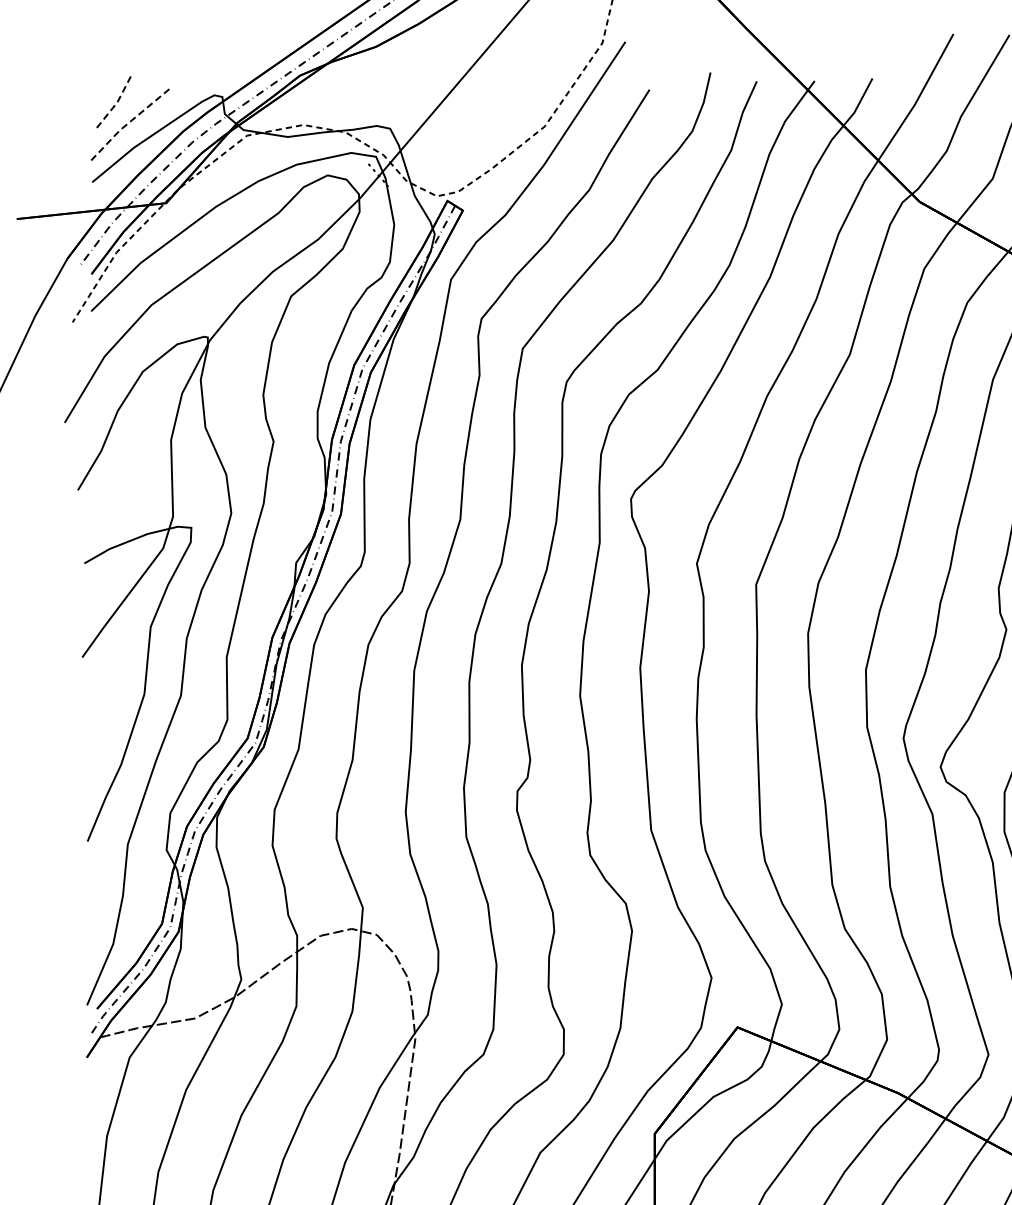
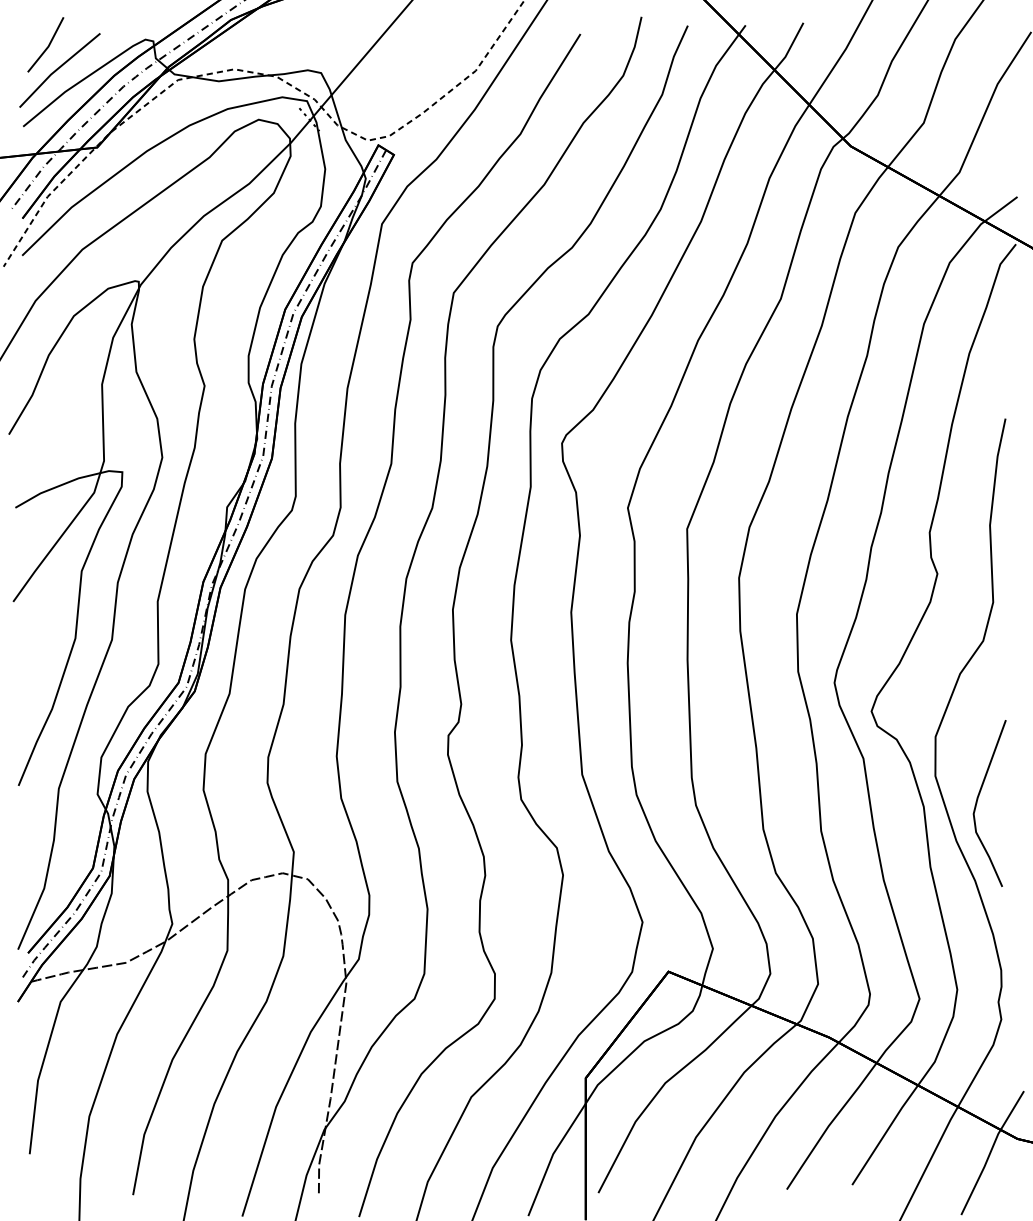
line: (117, 102) -> (48, 46), dashed -> solid
line: (126, 124) -> (57, 68), dashed -> solid

